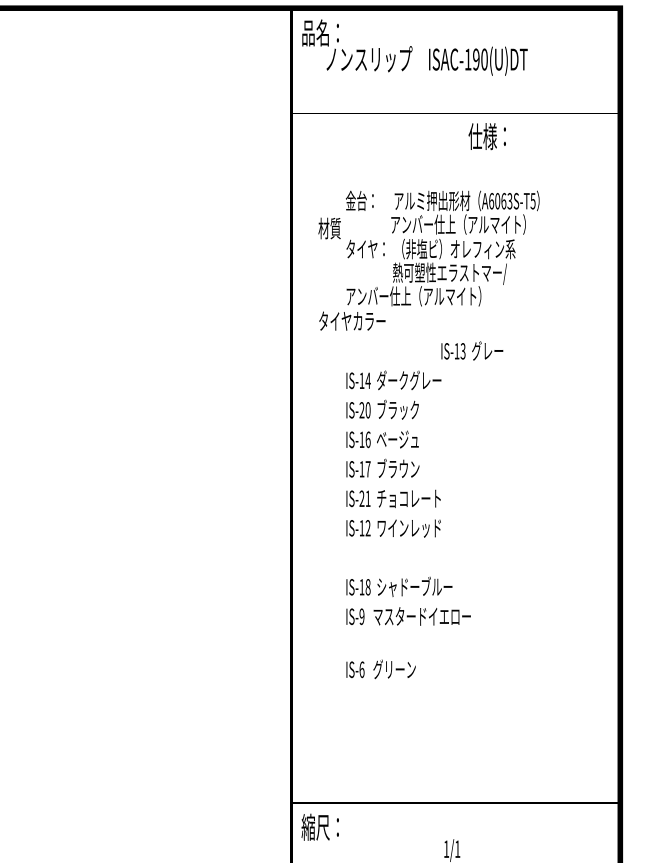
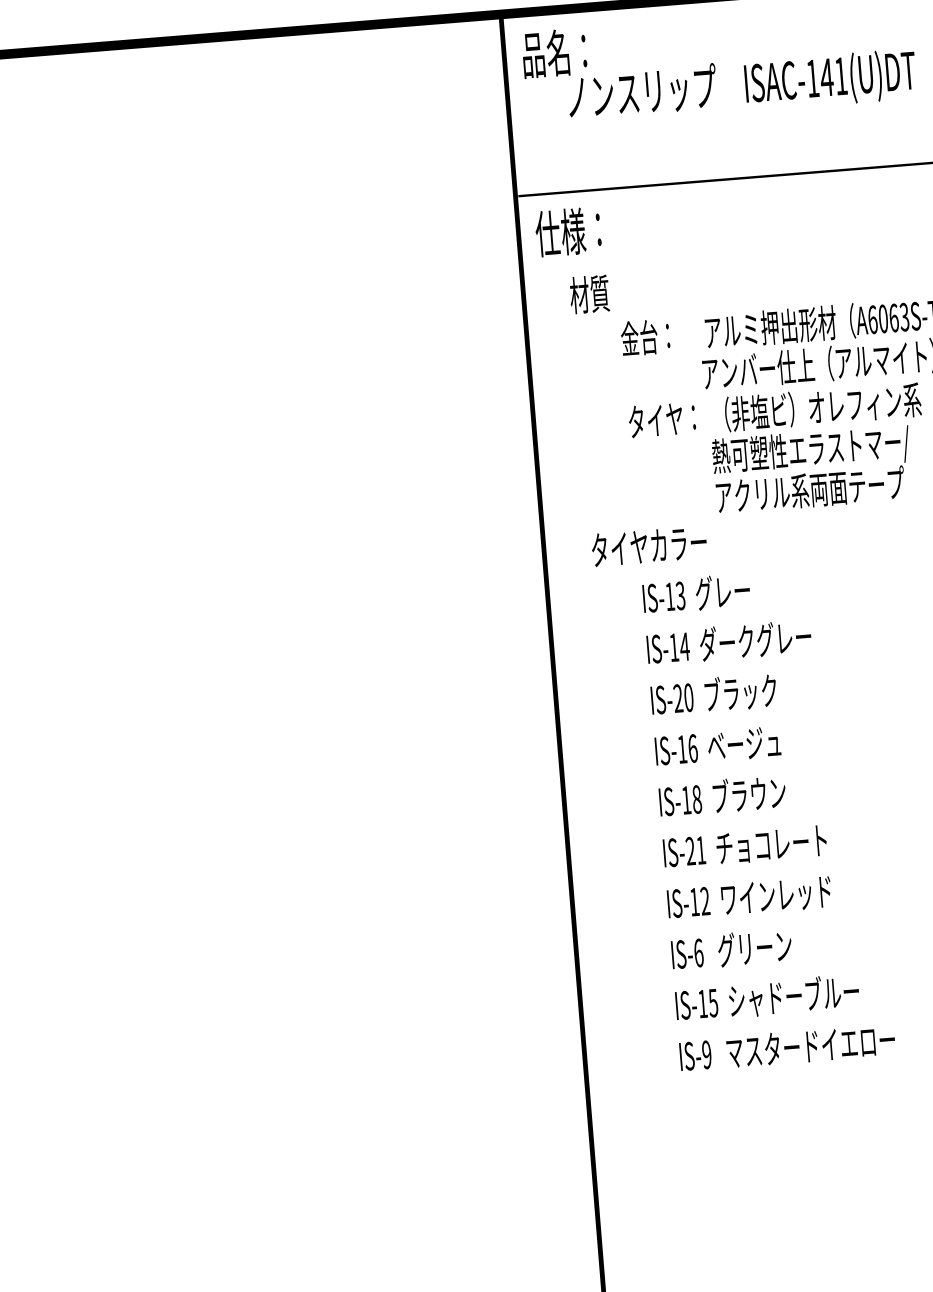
text: (479, 59) -> (832, 76), ISAC-190(U)DT -> ISAC-141(U)DT
text: (486, 136) -> (566, 231), moved
text: (329, 228) -> (589, 294), moved
text: (424, 296) -> (770, 493), アンバー仕上（アルマイト） -> アクリル系両面テープ
text: (472, 350) -> (696, 593), moved
text: (367, 469) -> (695, 799), IS-17 -> IS-18
text: (367, 587) -> (712, 1003), IS-18 -> IS-15
text: (380, 669) -> (730, 950), moved

